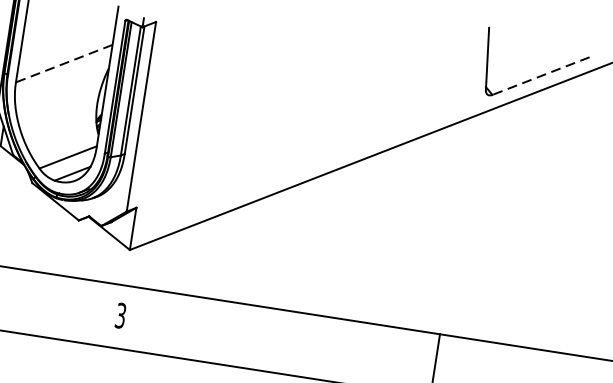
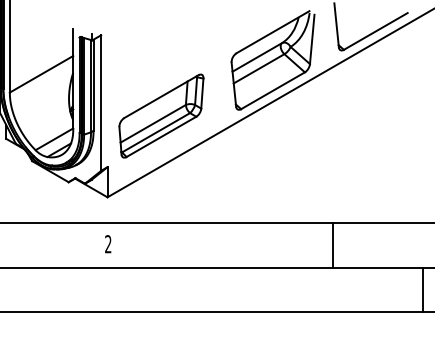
line: (64, 63) -> (41, 74), dashed -> solid
line: (540, 76) -> (375, 31), dashed -> solid
part: (390, 94) -> (272, 60), added
part: (223, 147) -> (161, 115), added
text: (121, 316) -> (108, 244), 3 -> 2

